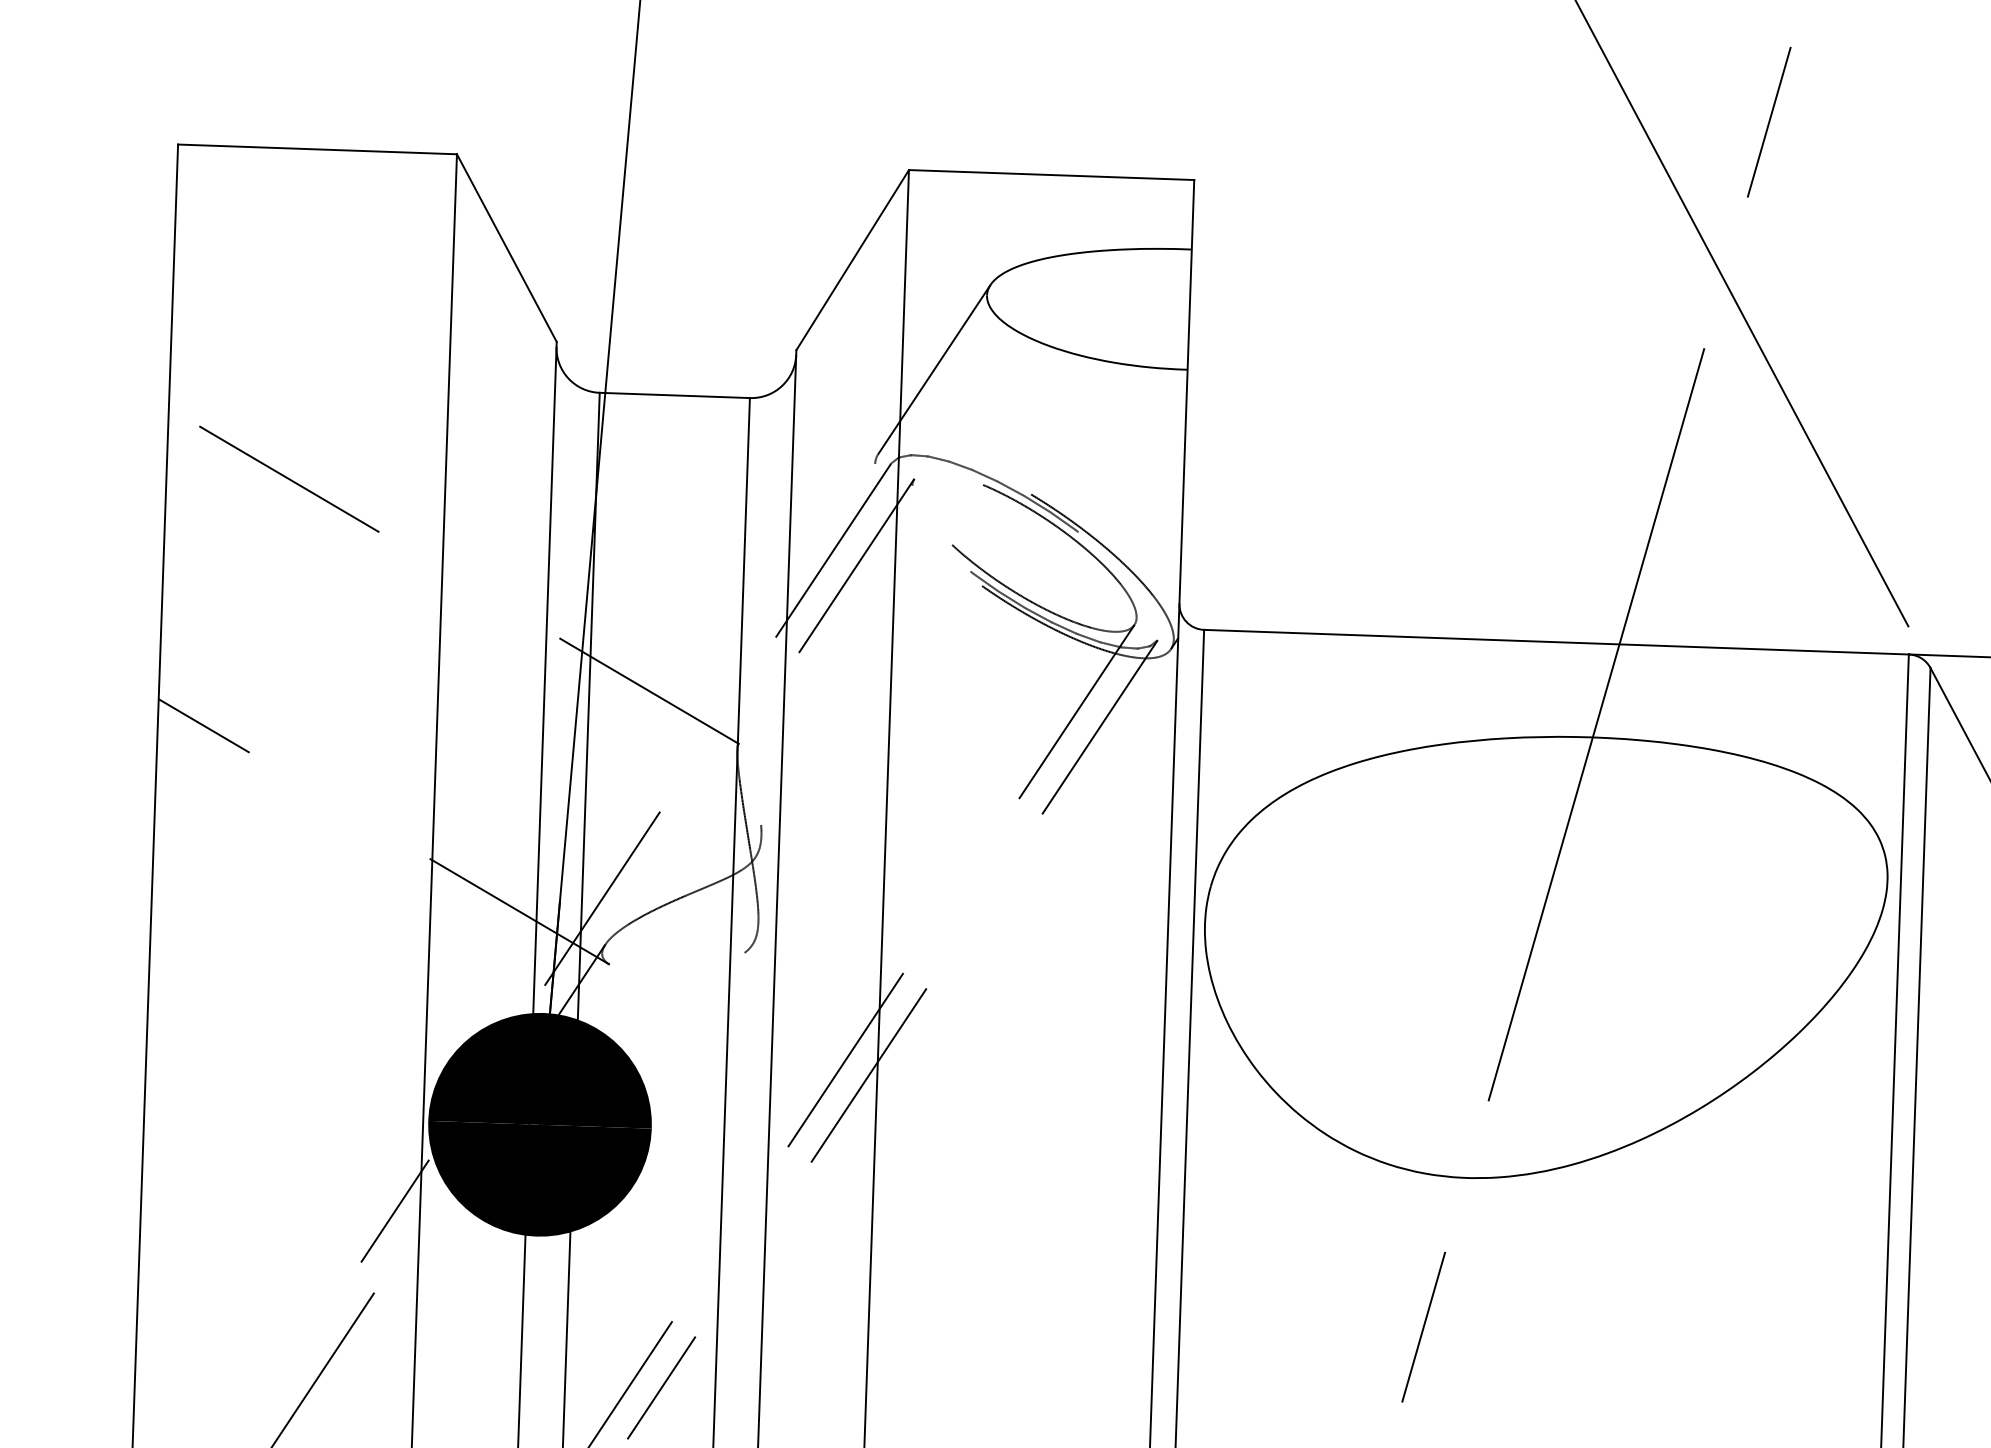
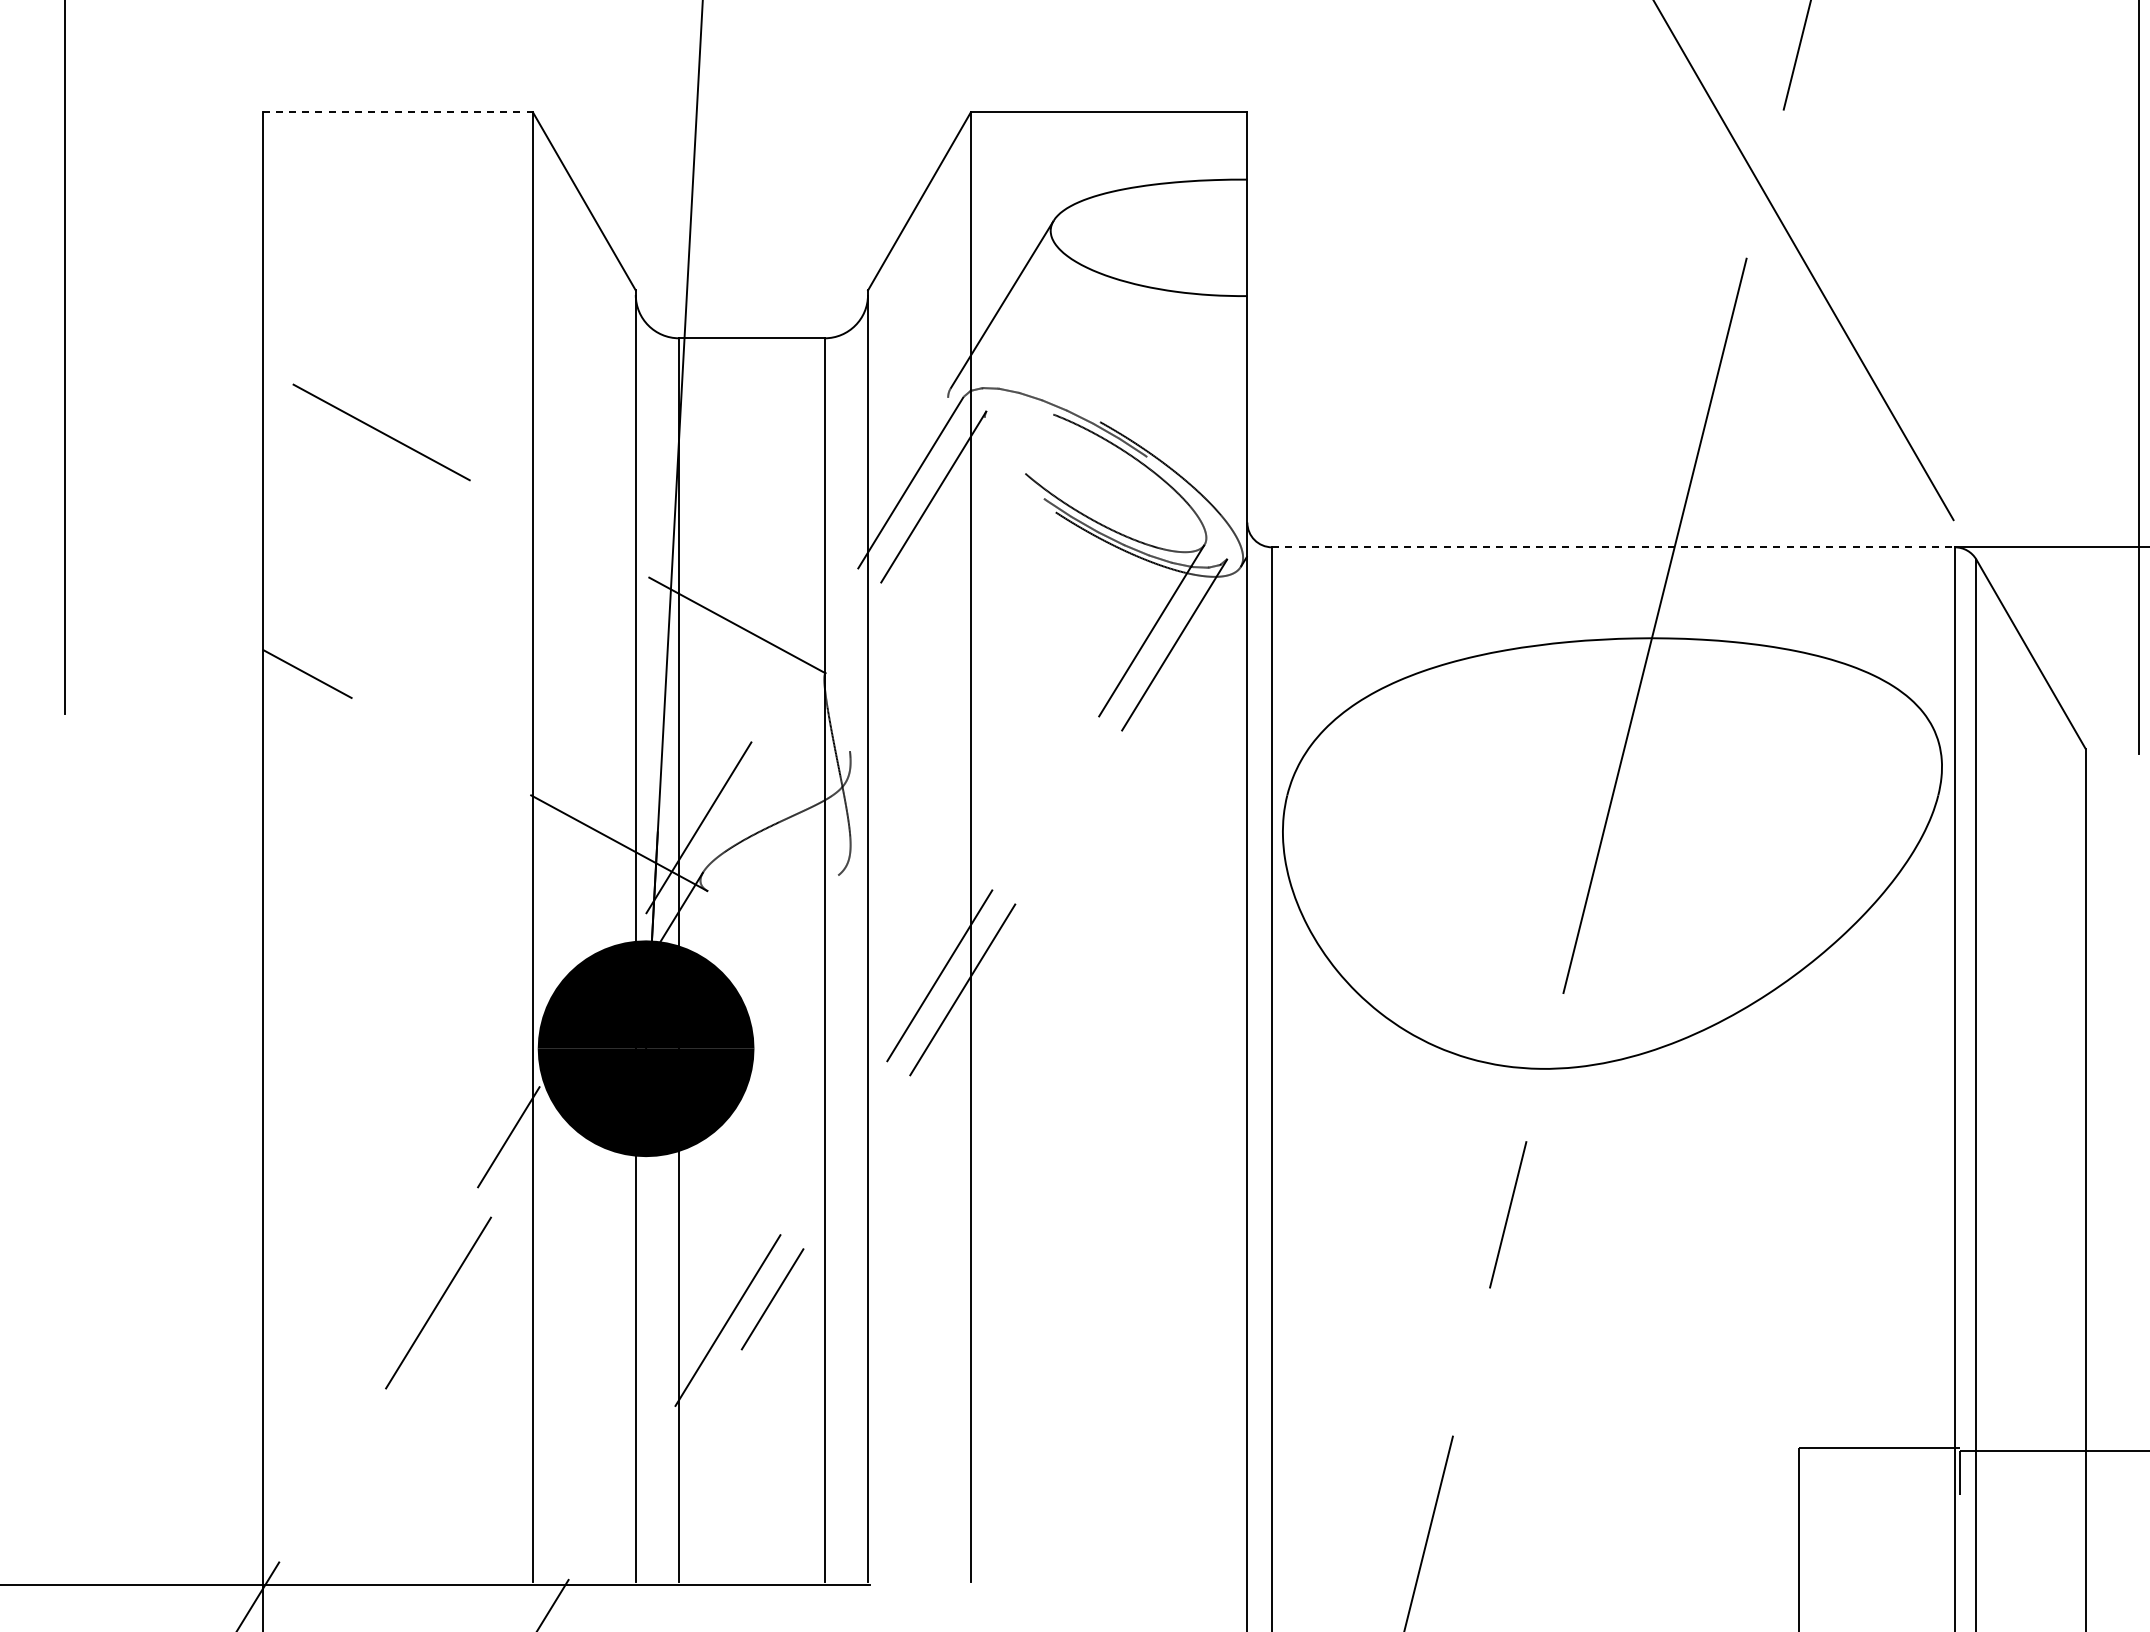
line: (318, 149) -> (398, 112), solid -> dashed
line: (1557, 642) -> (1614, 547), solid -> dashed

